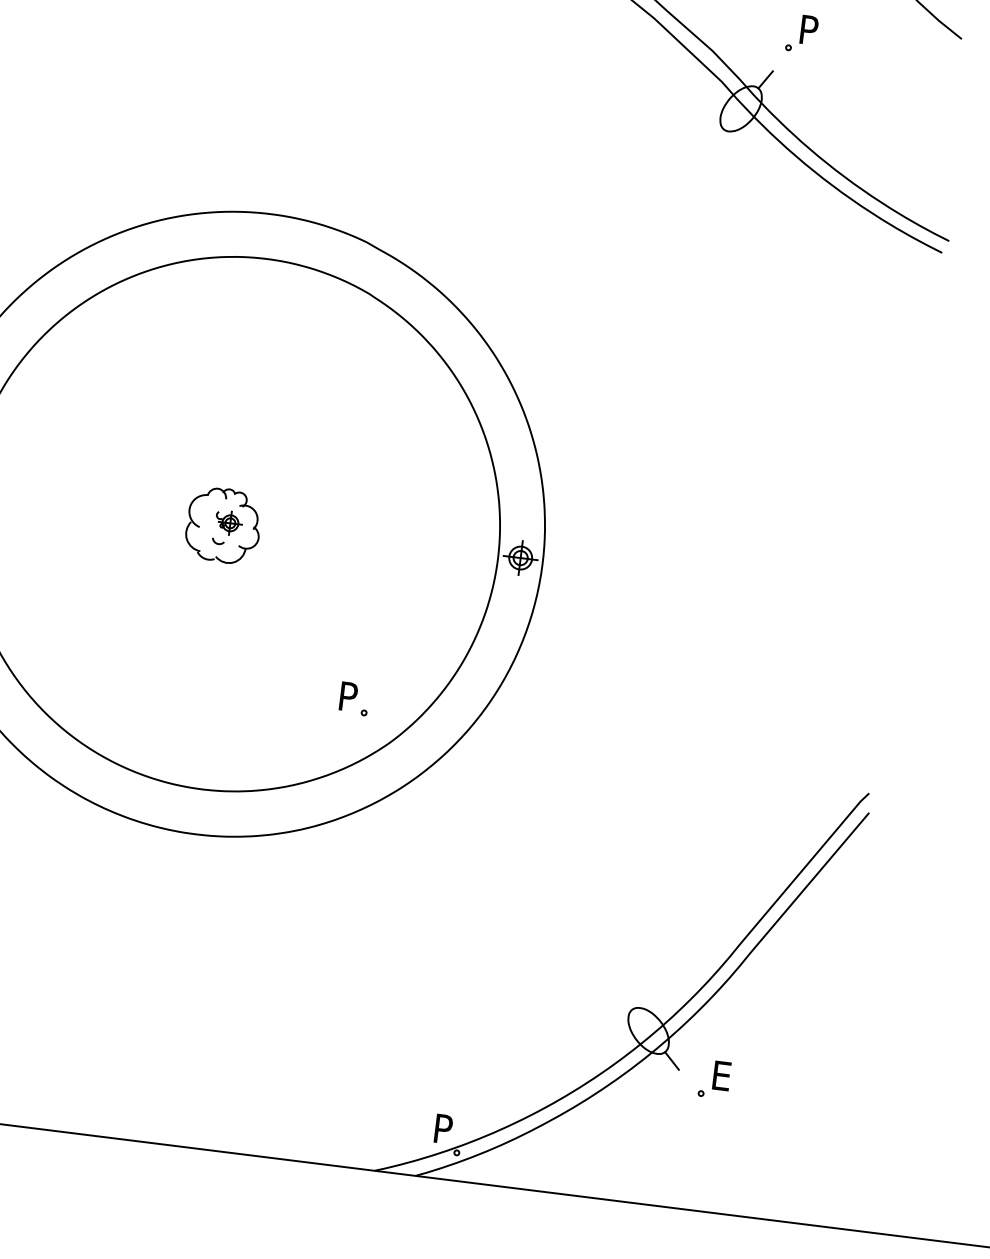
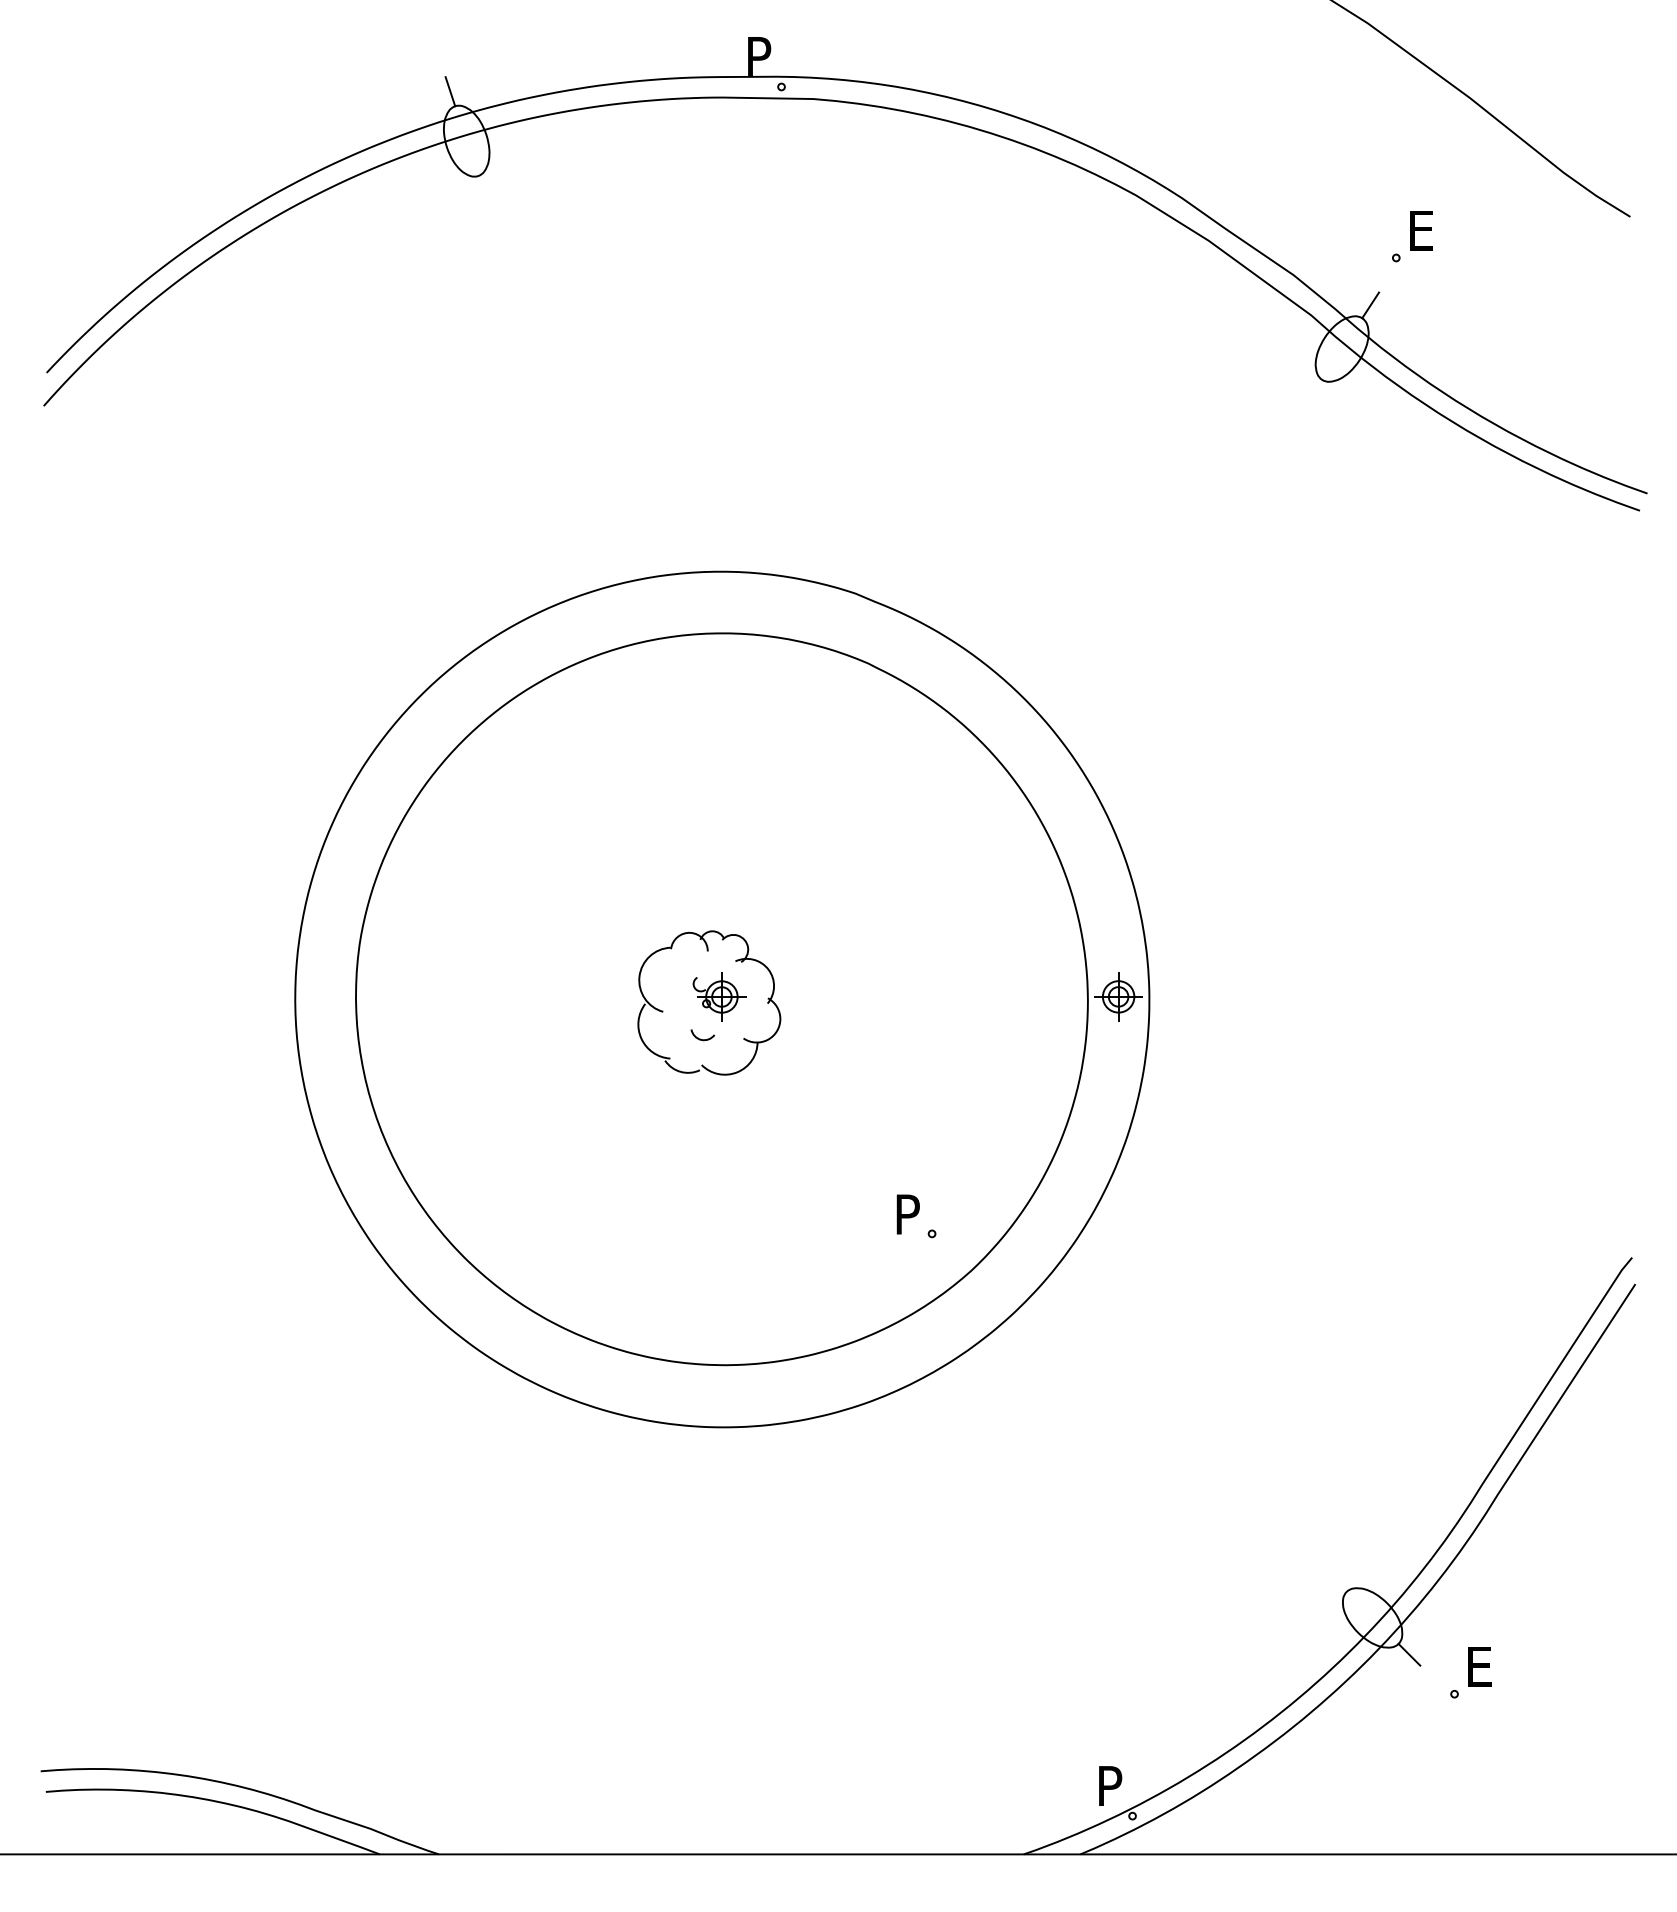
text: (809, 30) -> (1421, 230), P -> E
part: (223, 525) -> (709, 1002), size x1.43

